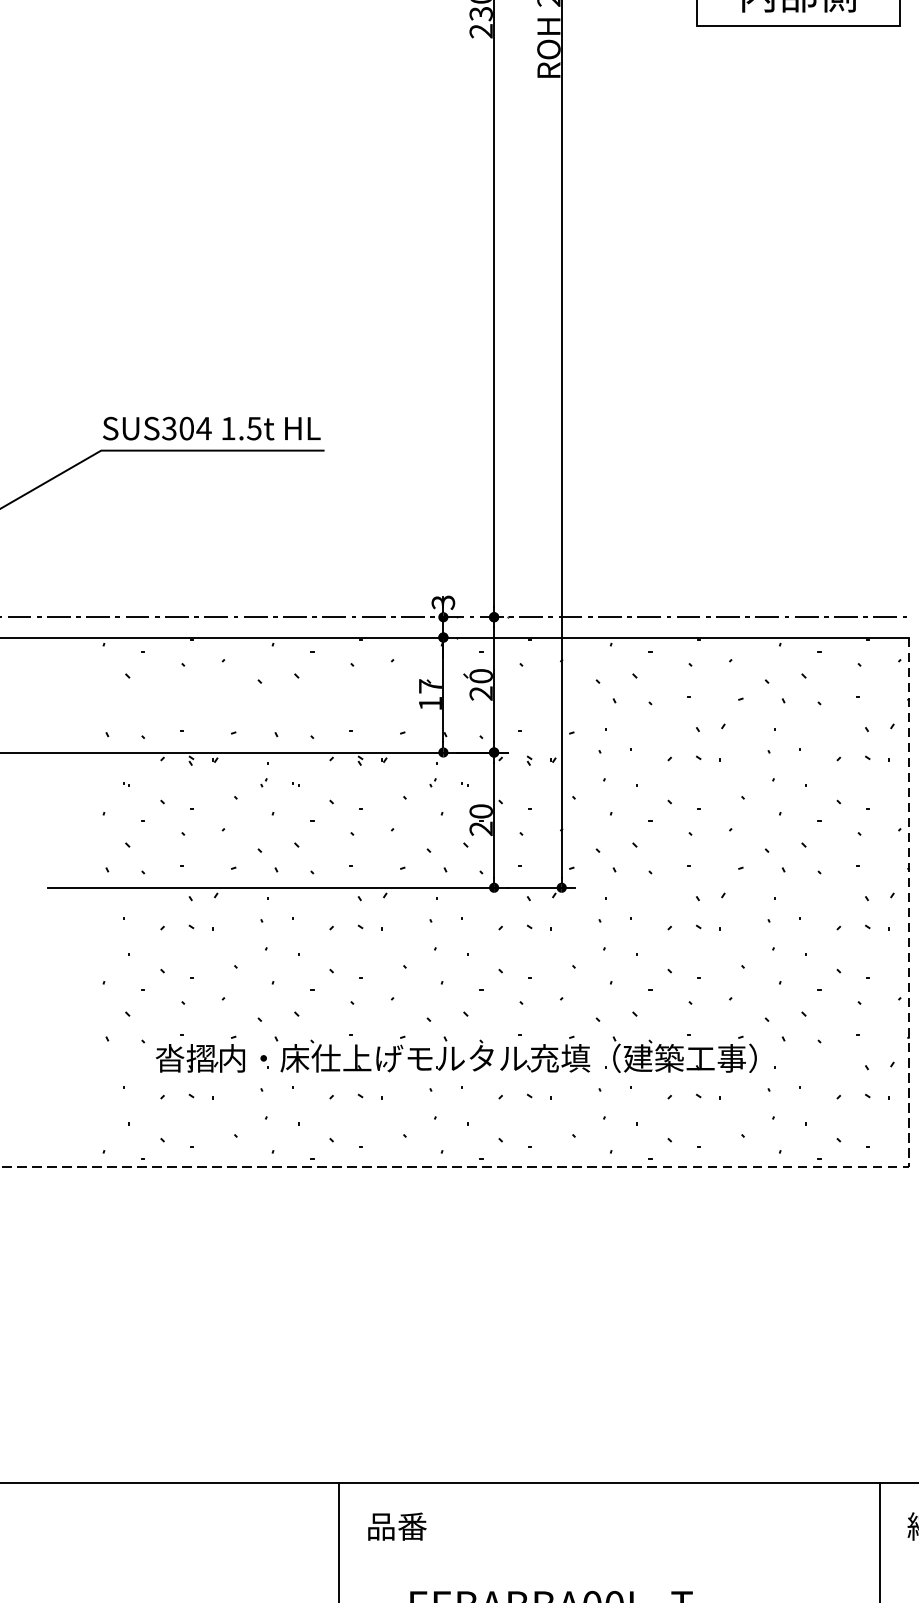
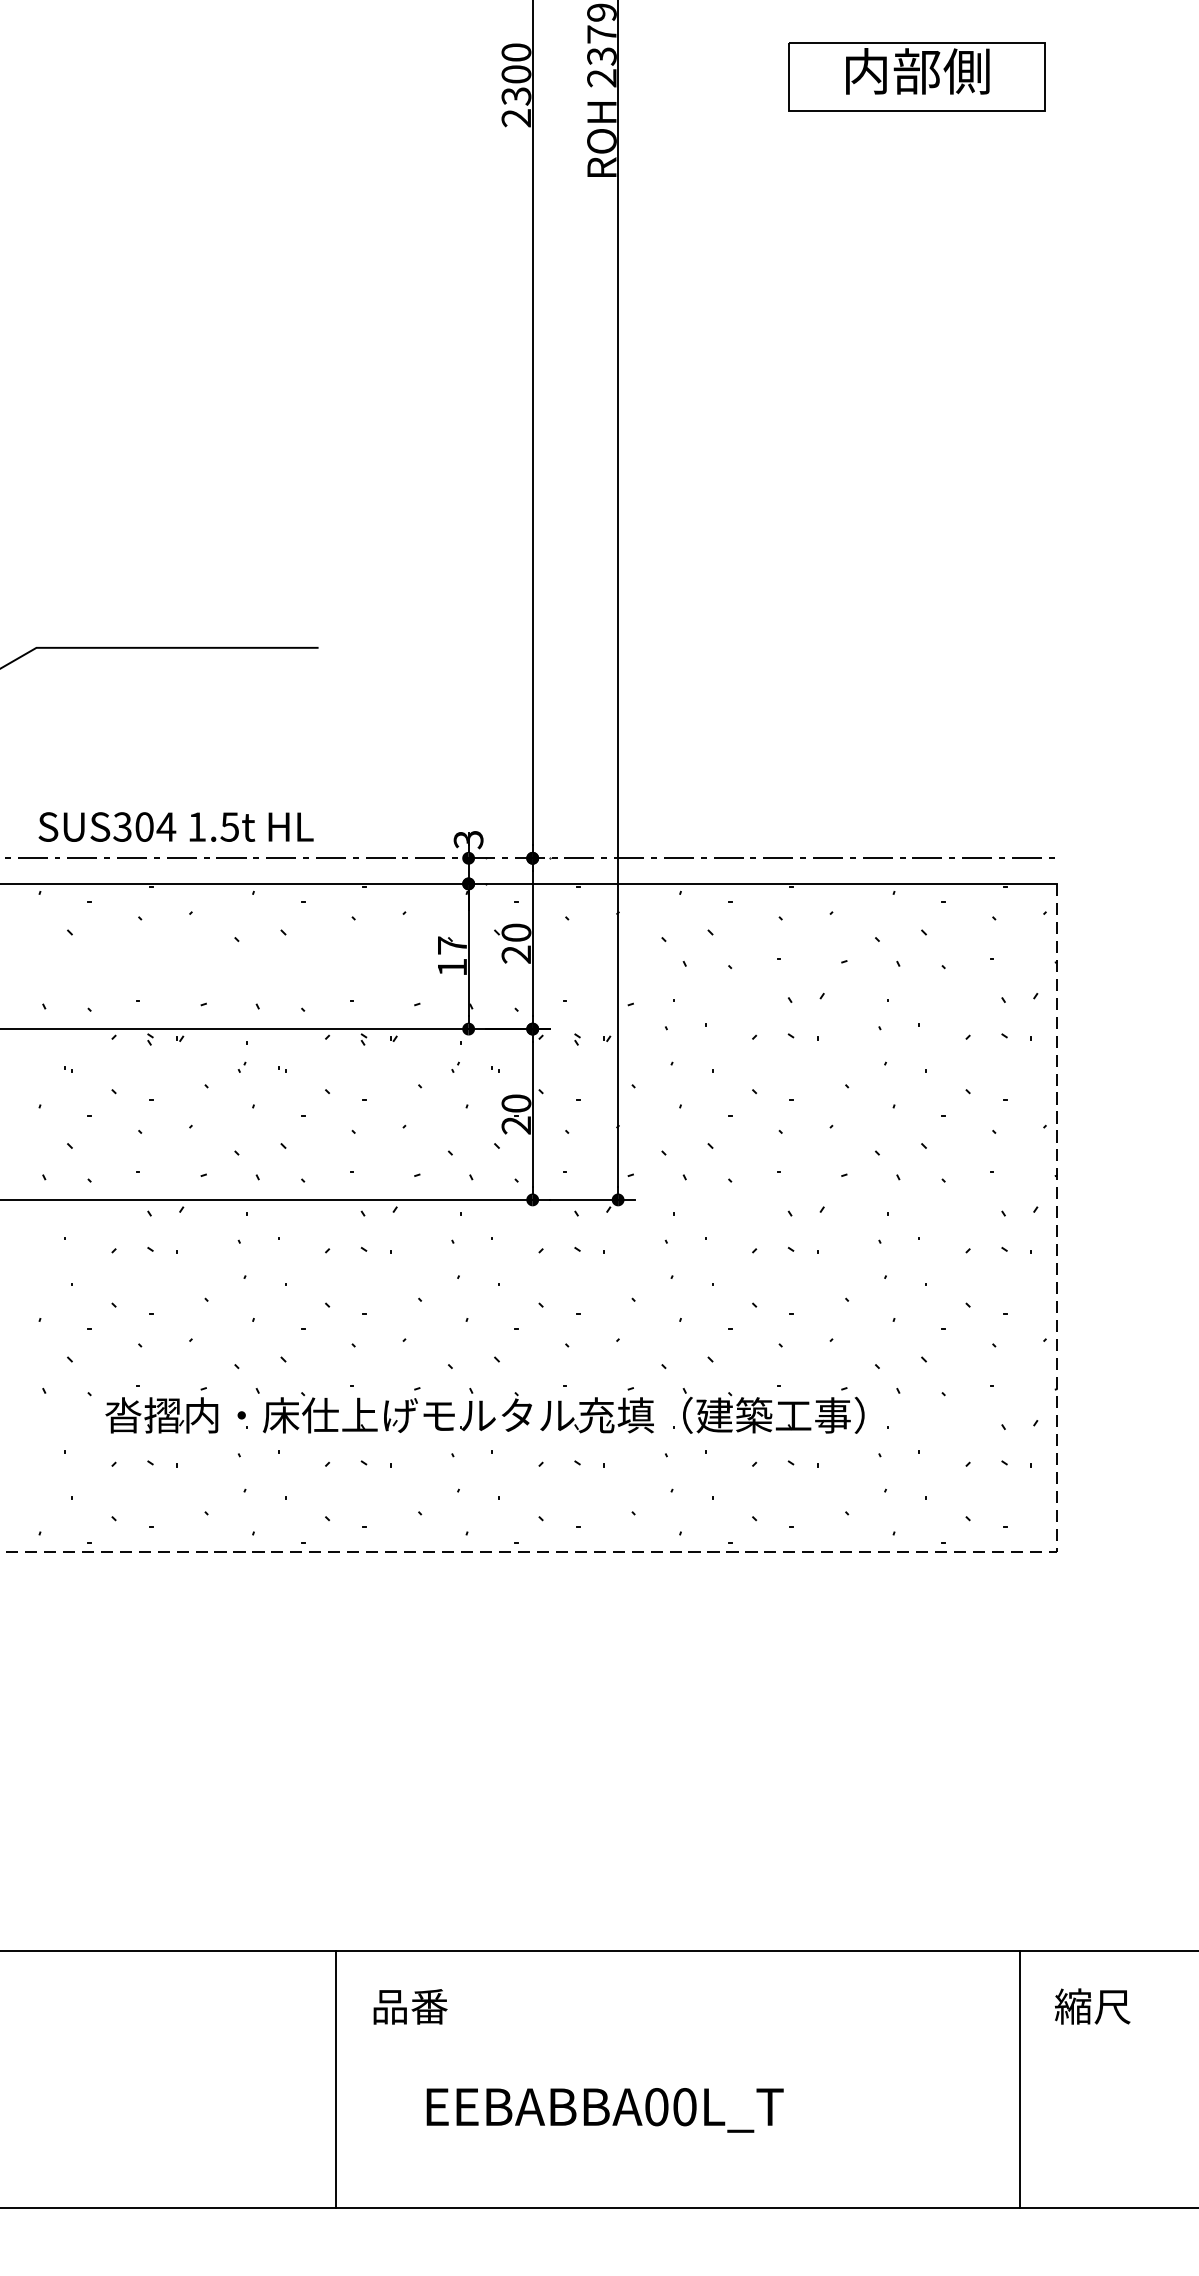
text: (211, 428) -> (175, 826), moved

